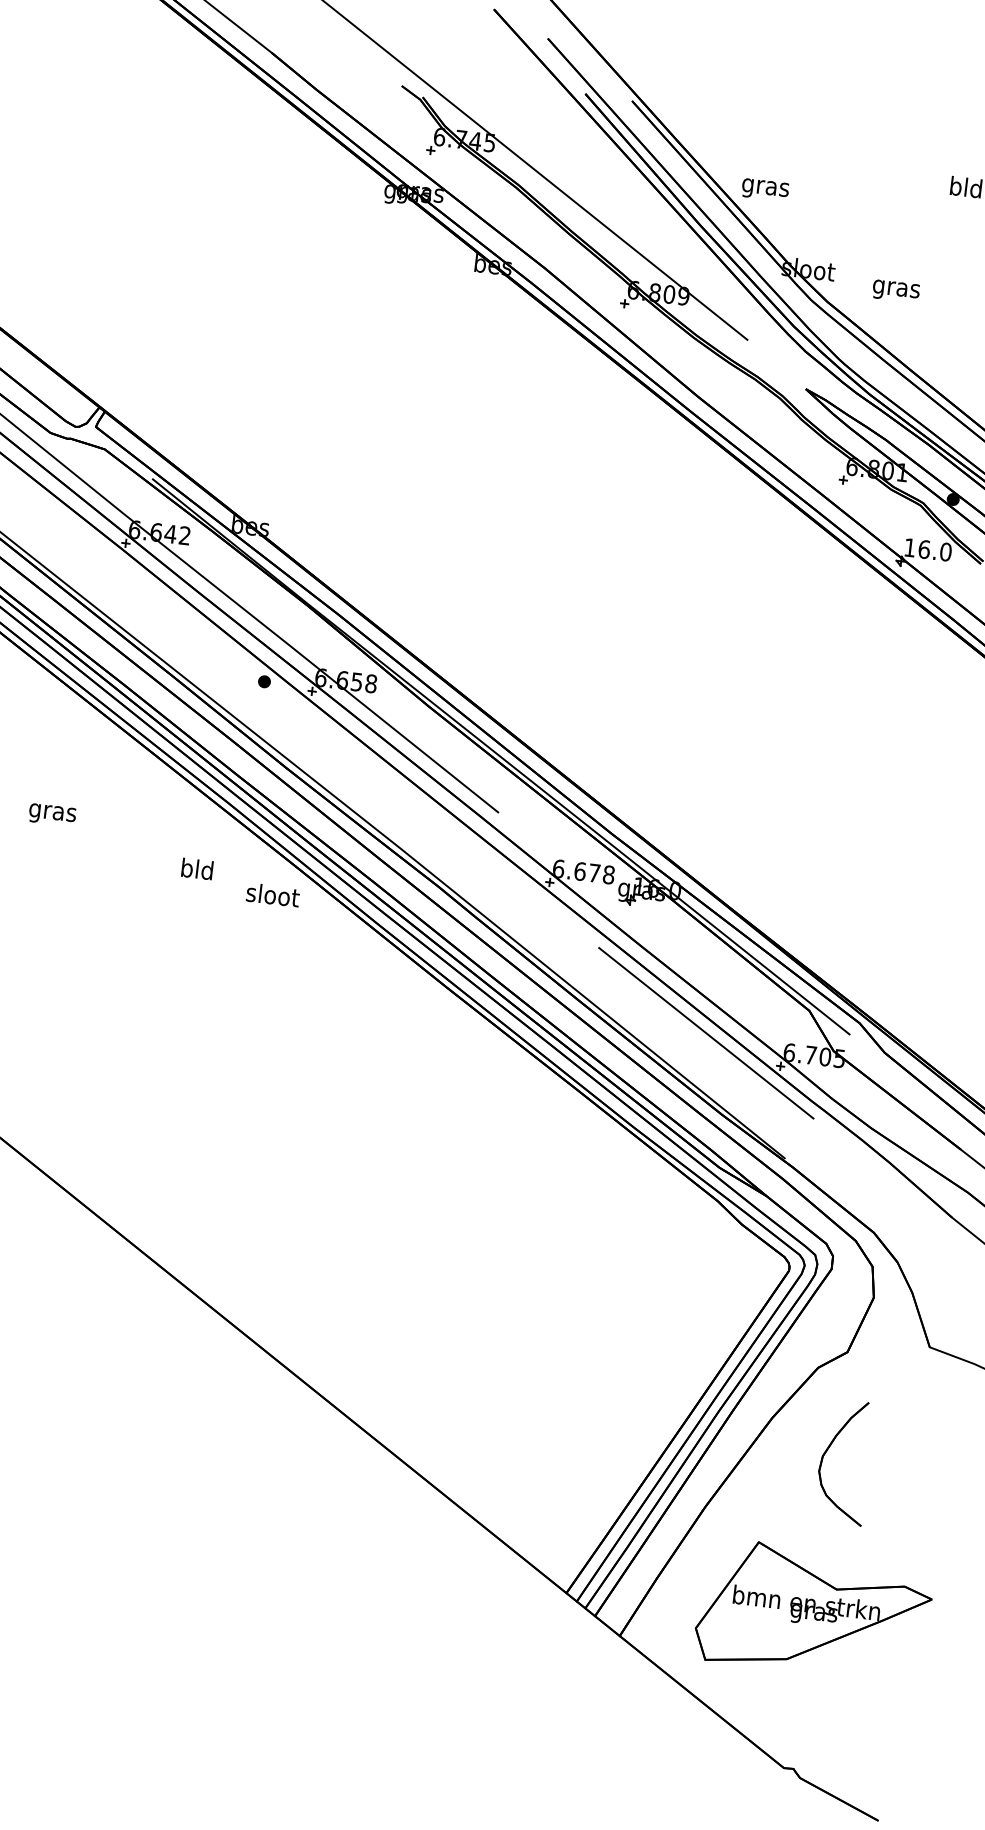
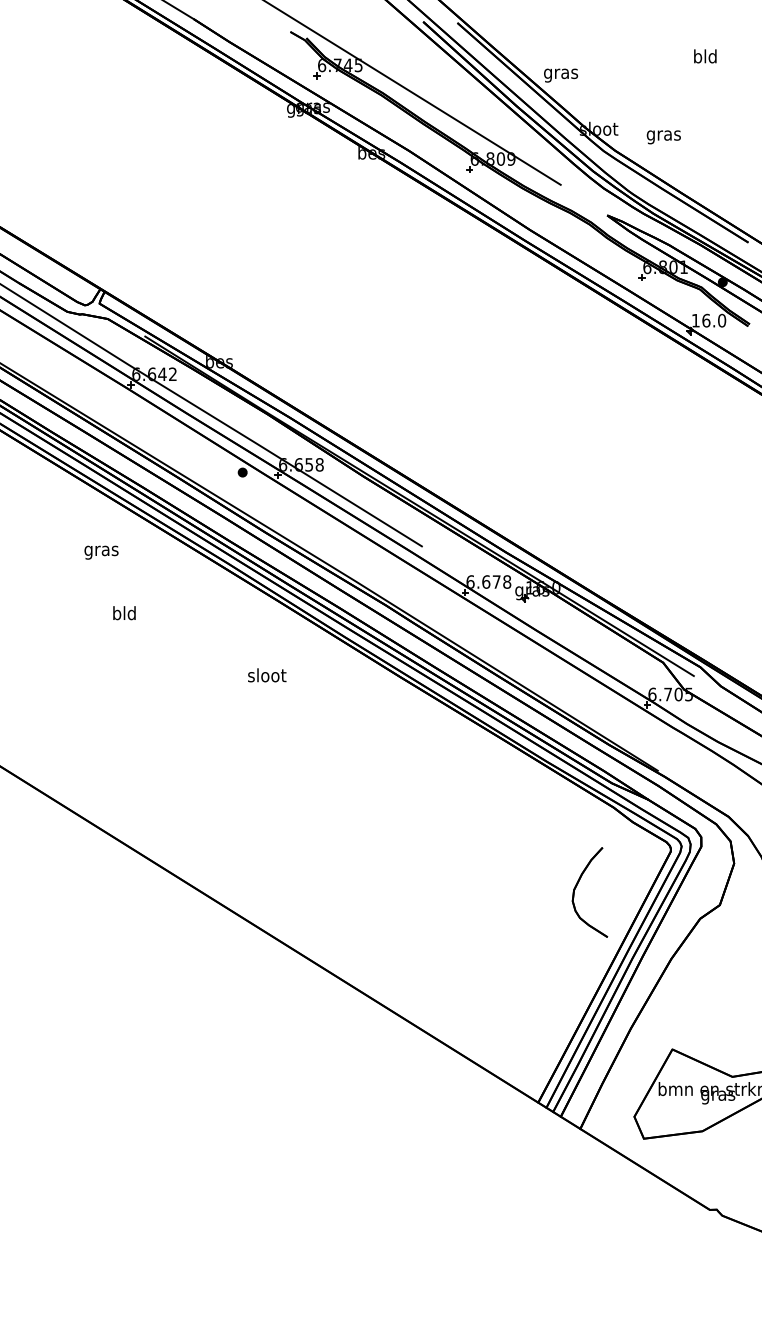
text: (52, 814) -> (101, 552), moved
text: (197, 869) -> (124, 613), moved
text: (273, 895) -> (267, 675), moved
line: (705, 1033) -> (590, 687), removed
part: (828, 1450) -> (577, 885), moved

